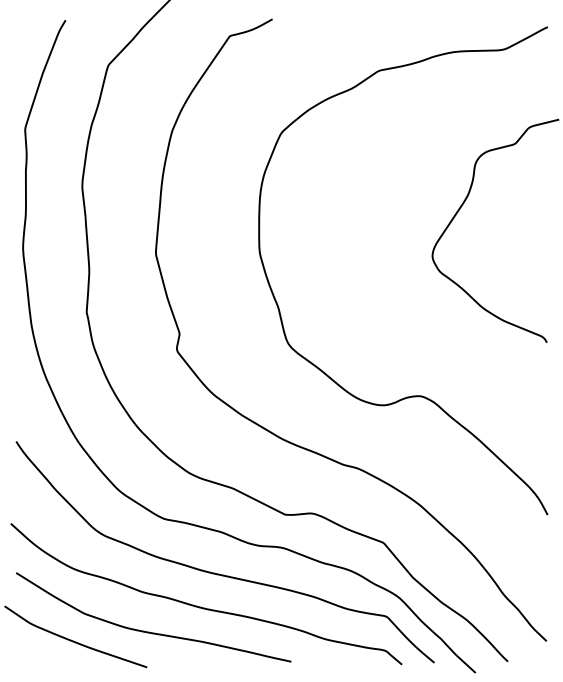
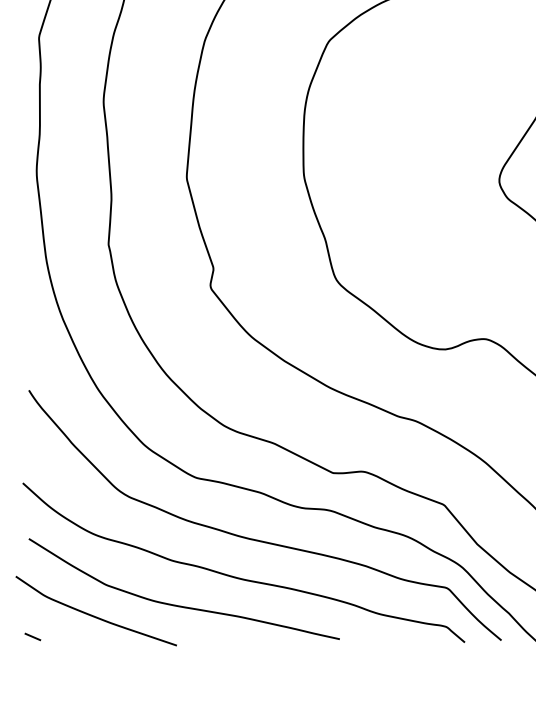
line: (19, 659) -> (32, 636), added

